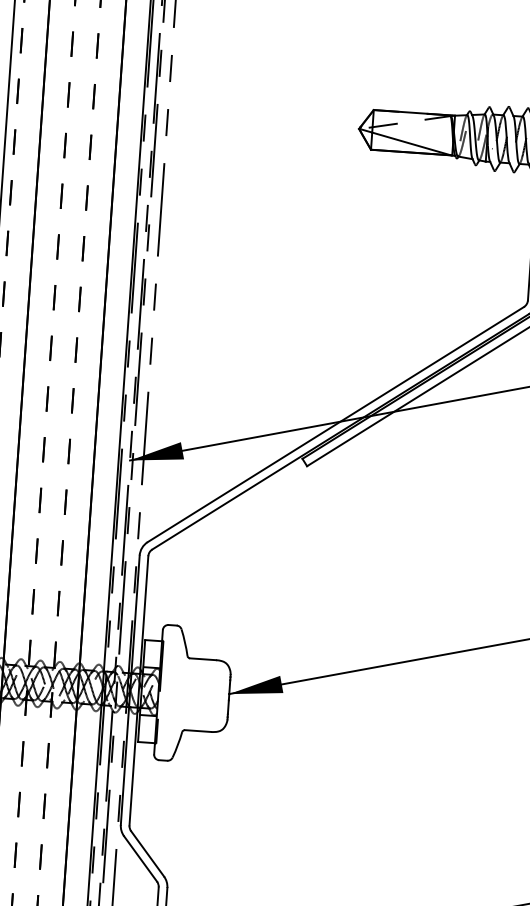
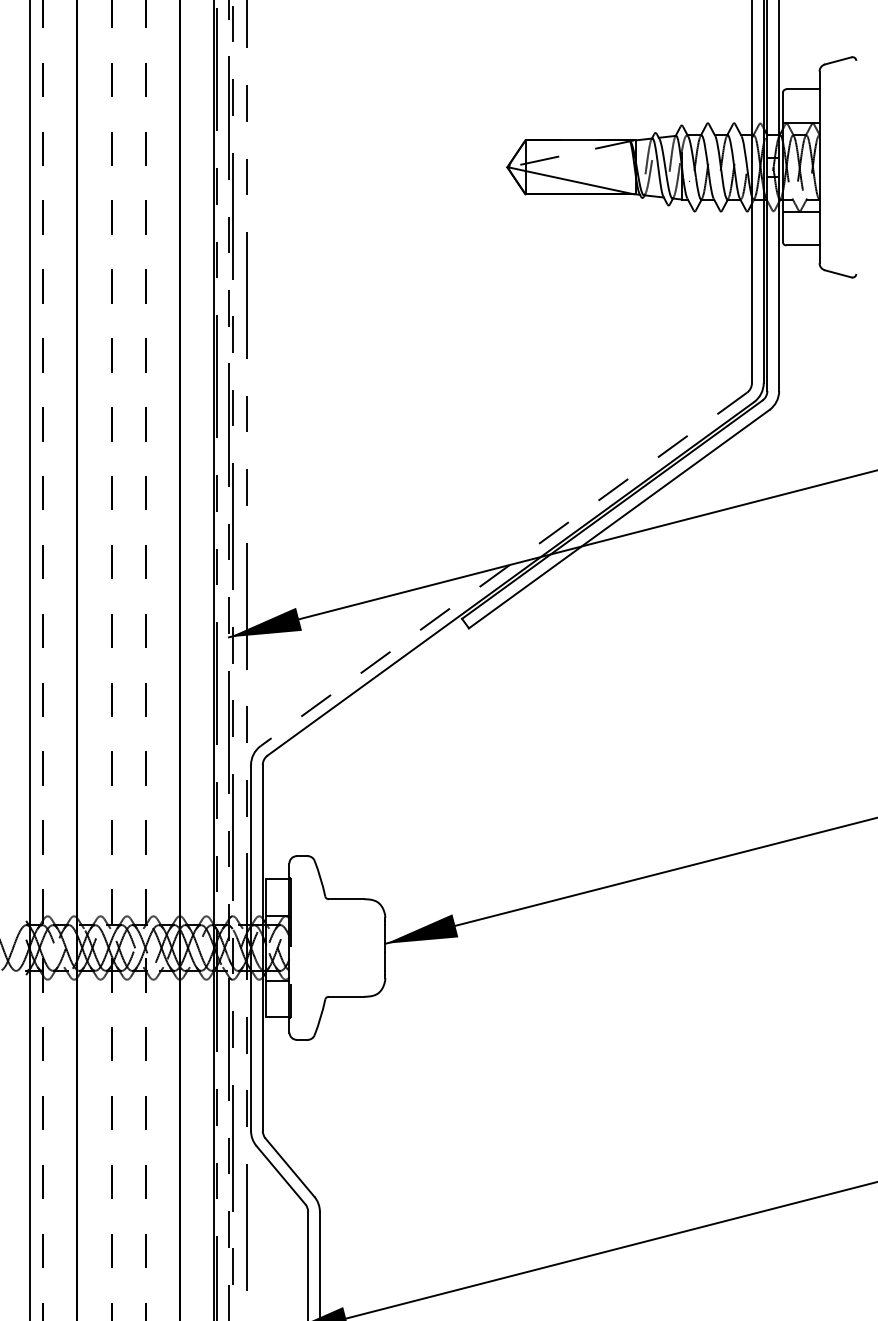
line: (335, 424) -> (503, 569), solid -> dashed

